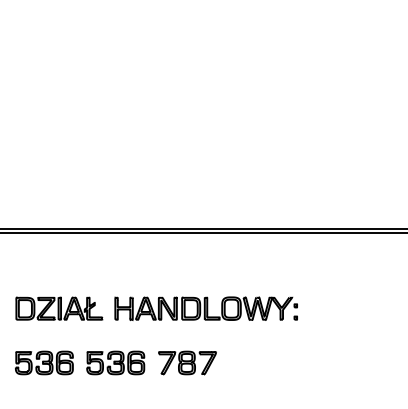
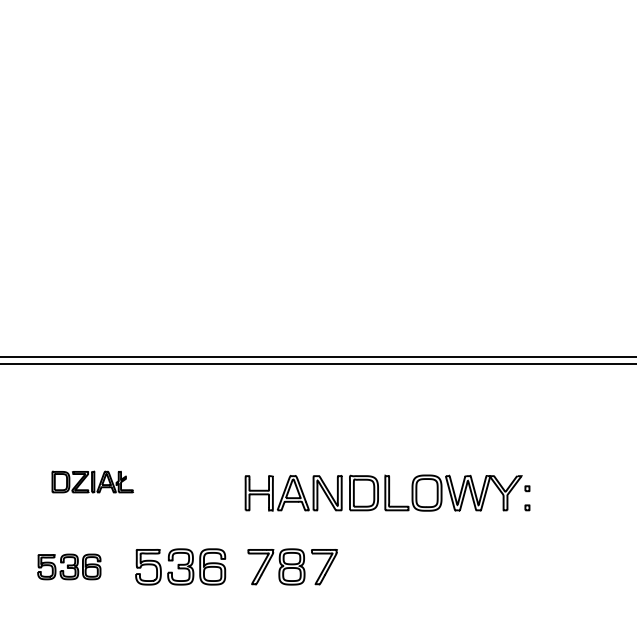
part: (59, 308) -> (92, 481), size x0.6
part: (205, 308) -> (386, 492), moved
part: (44, 362) -> (69, 566), size x0.7

